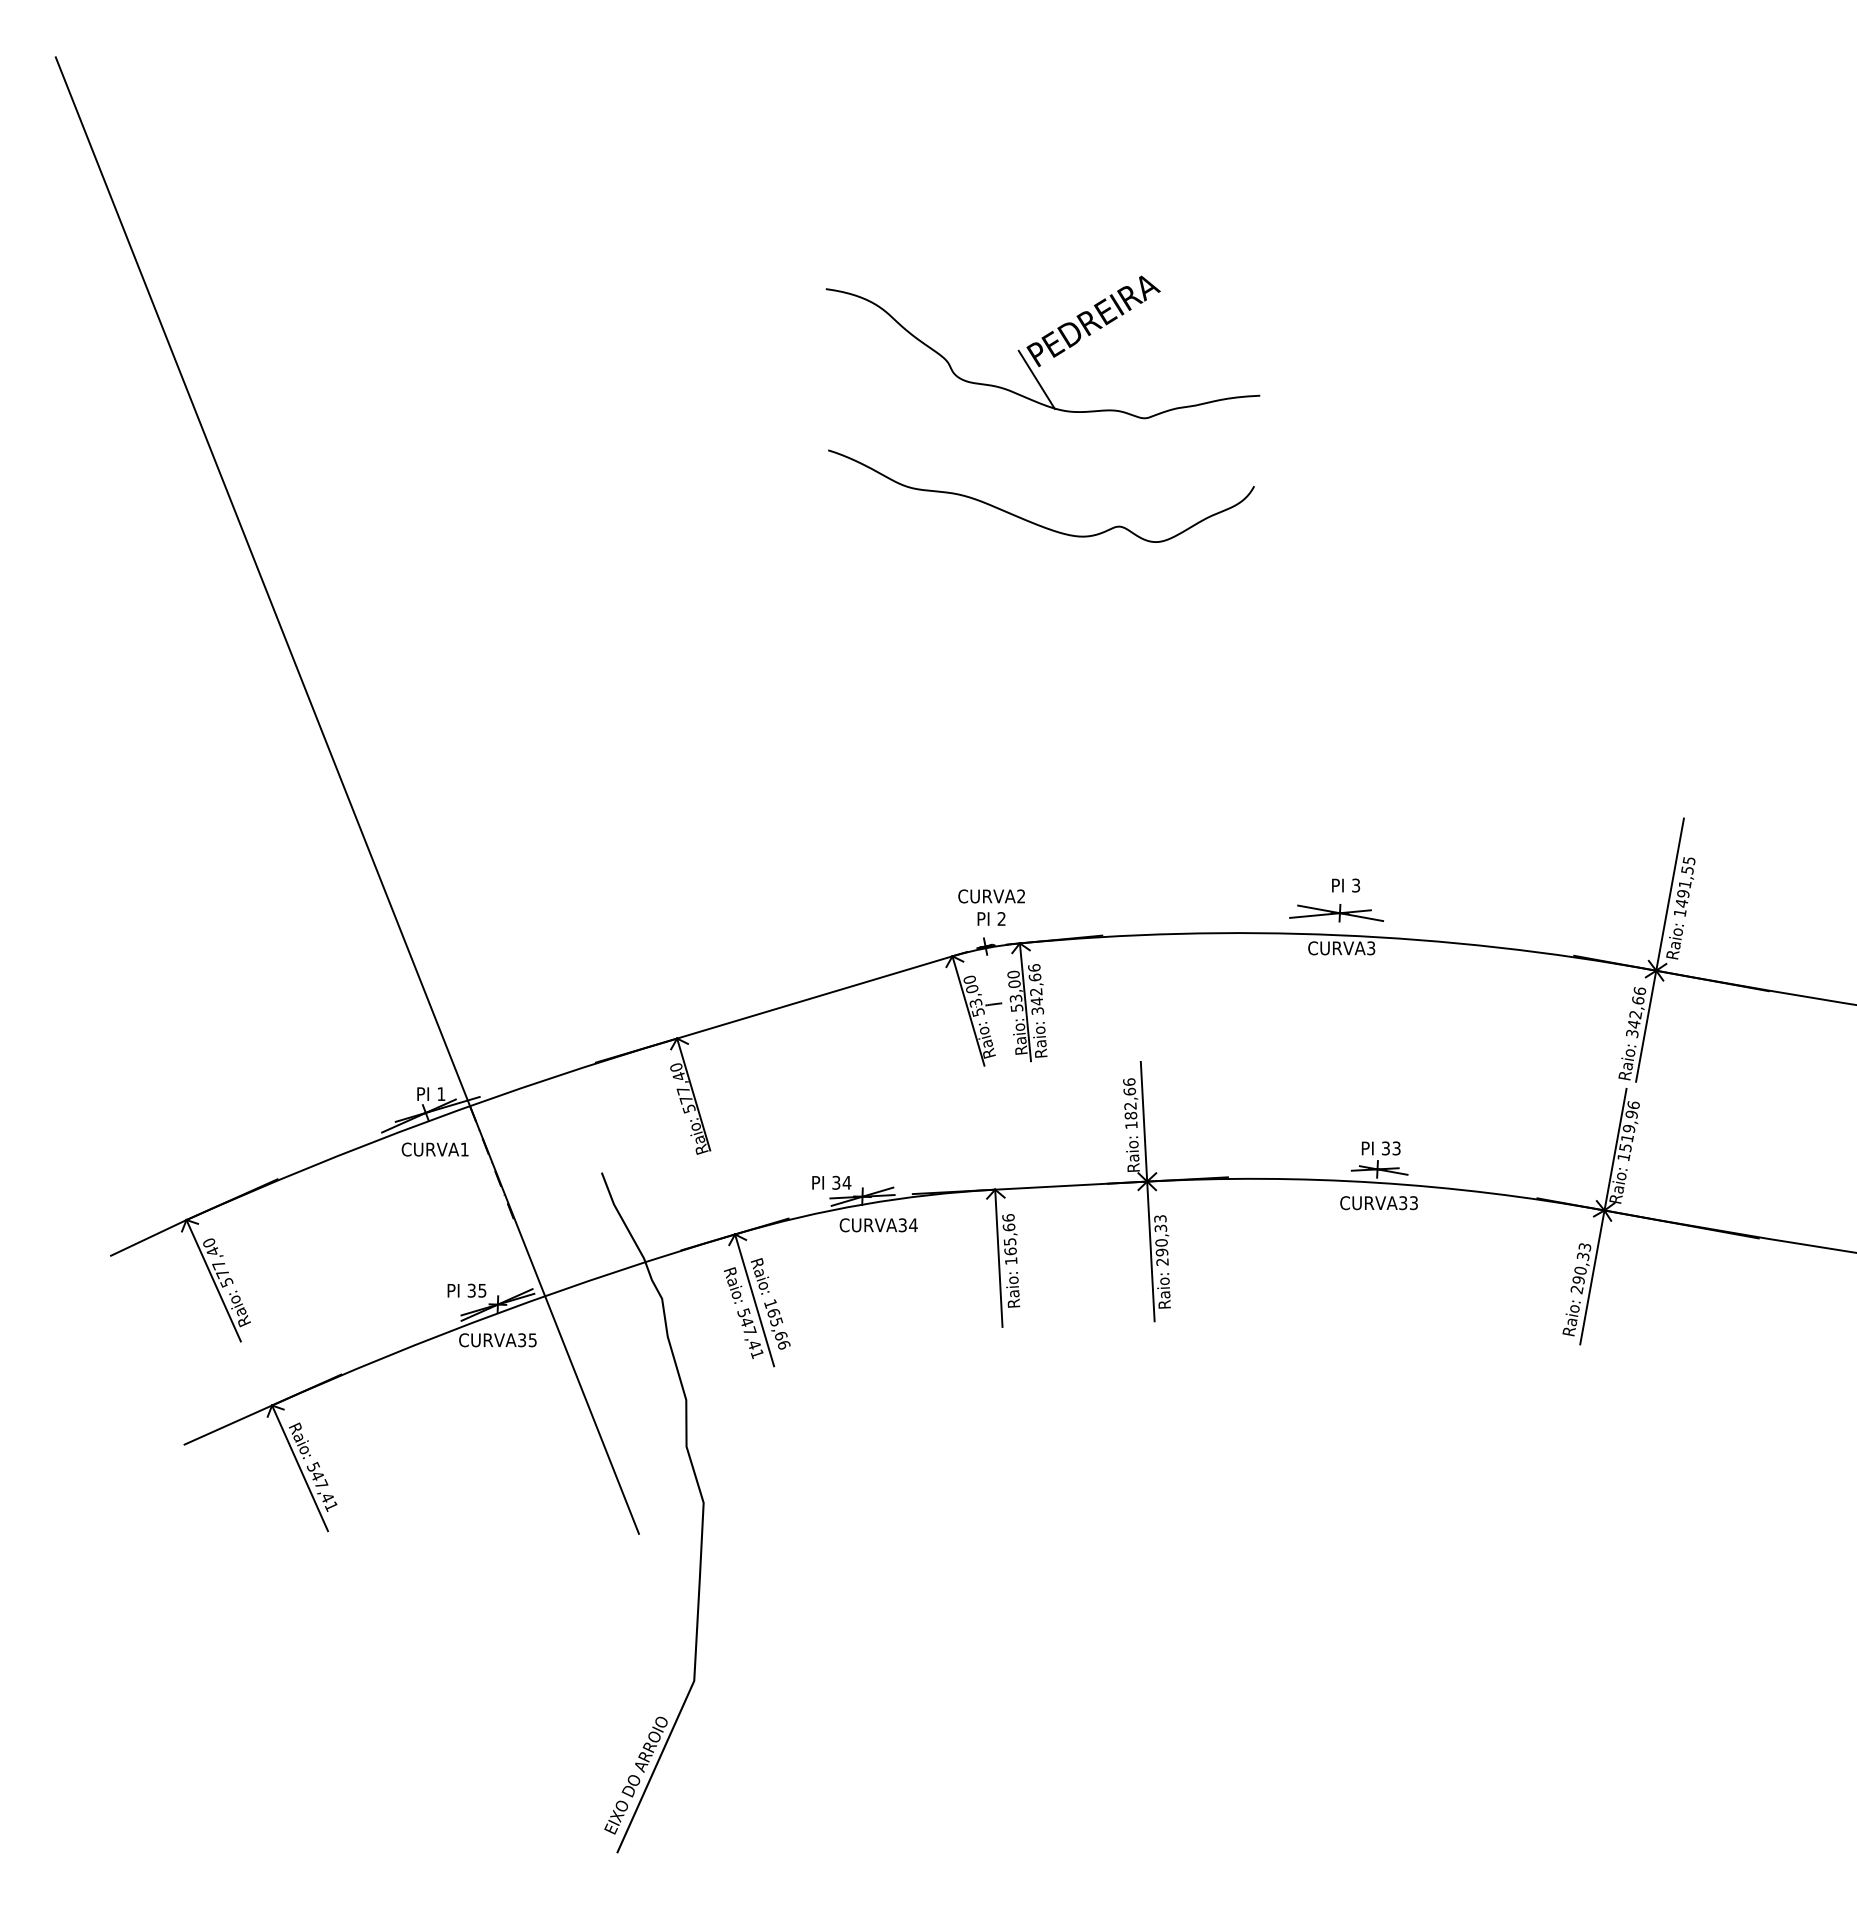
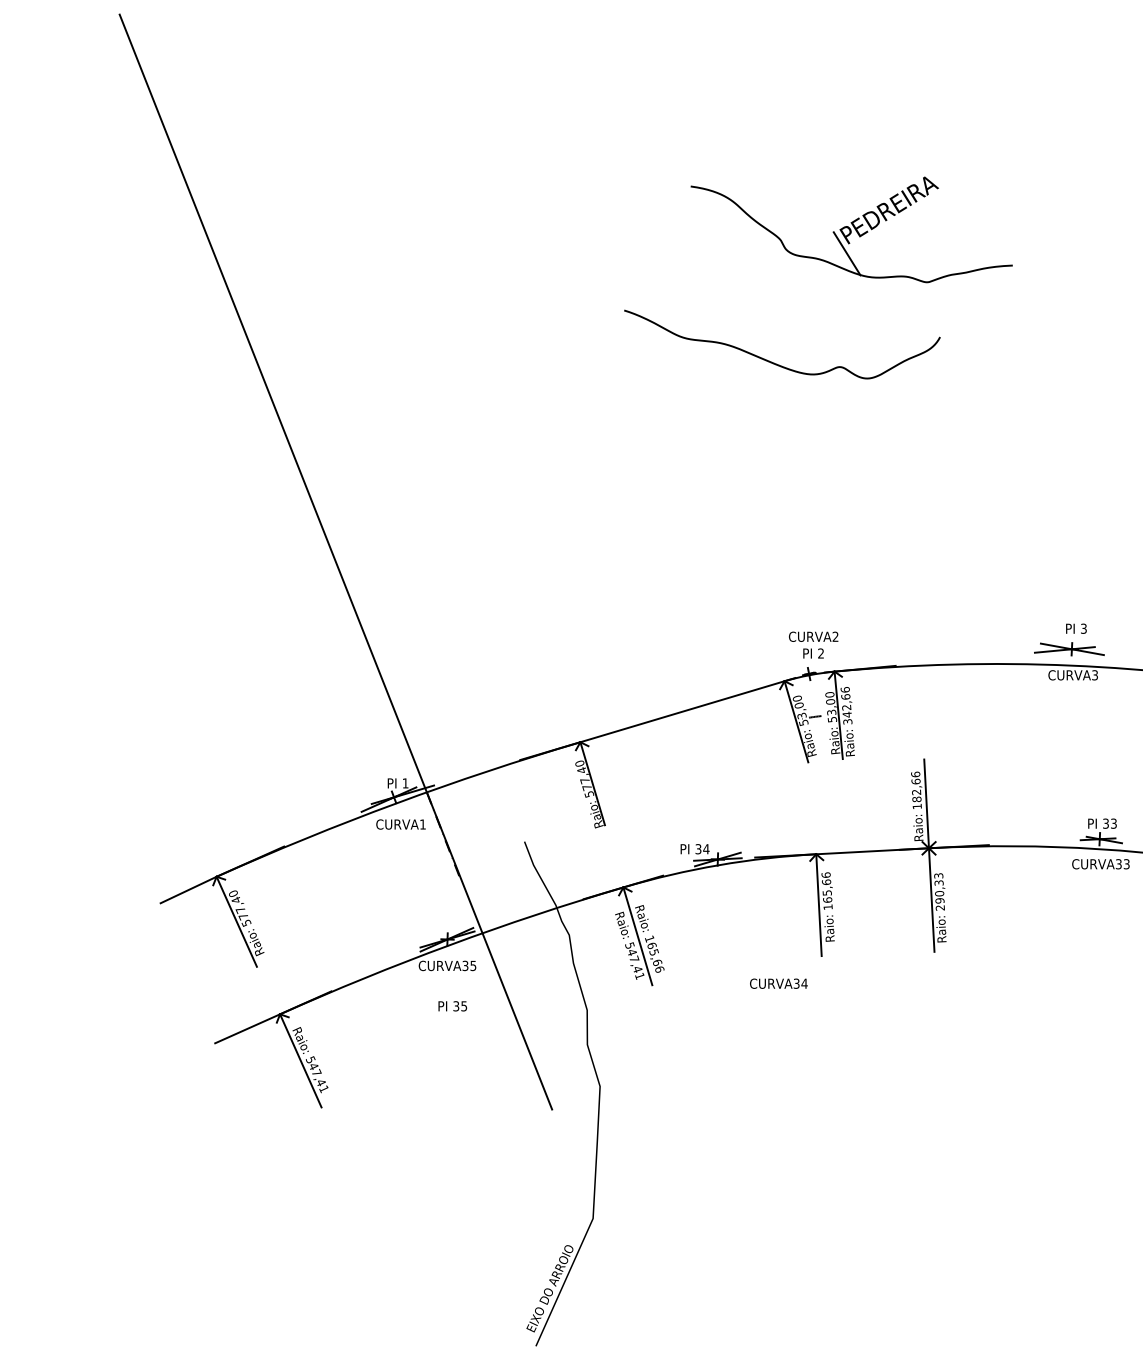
curve: (1032, 521) -> (775, 363), moved
text: (878, 1225) -> (778, 983), moved
text: (466, 1290) -> (452, 1006), moved

